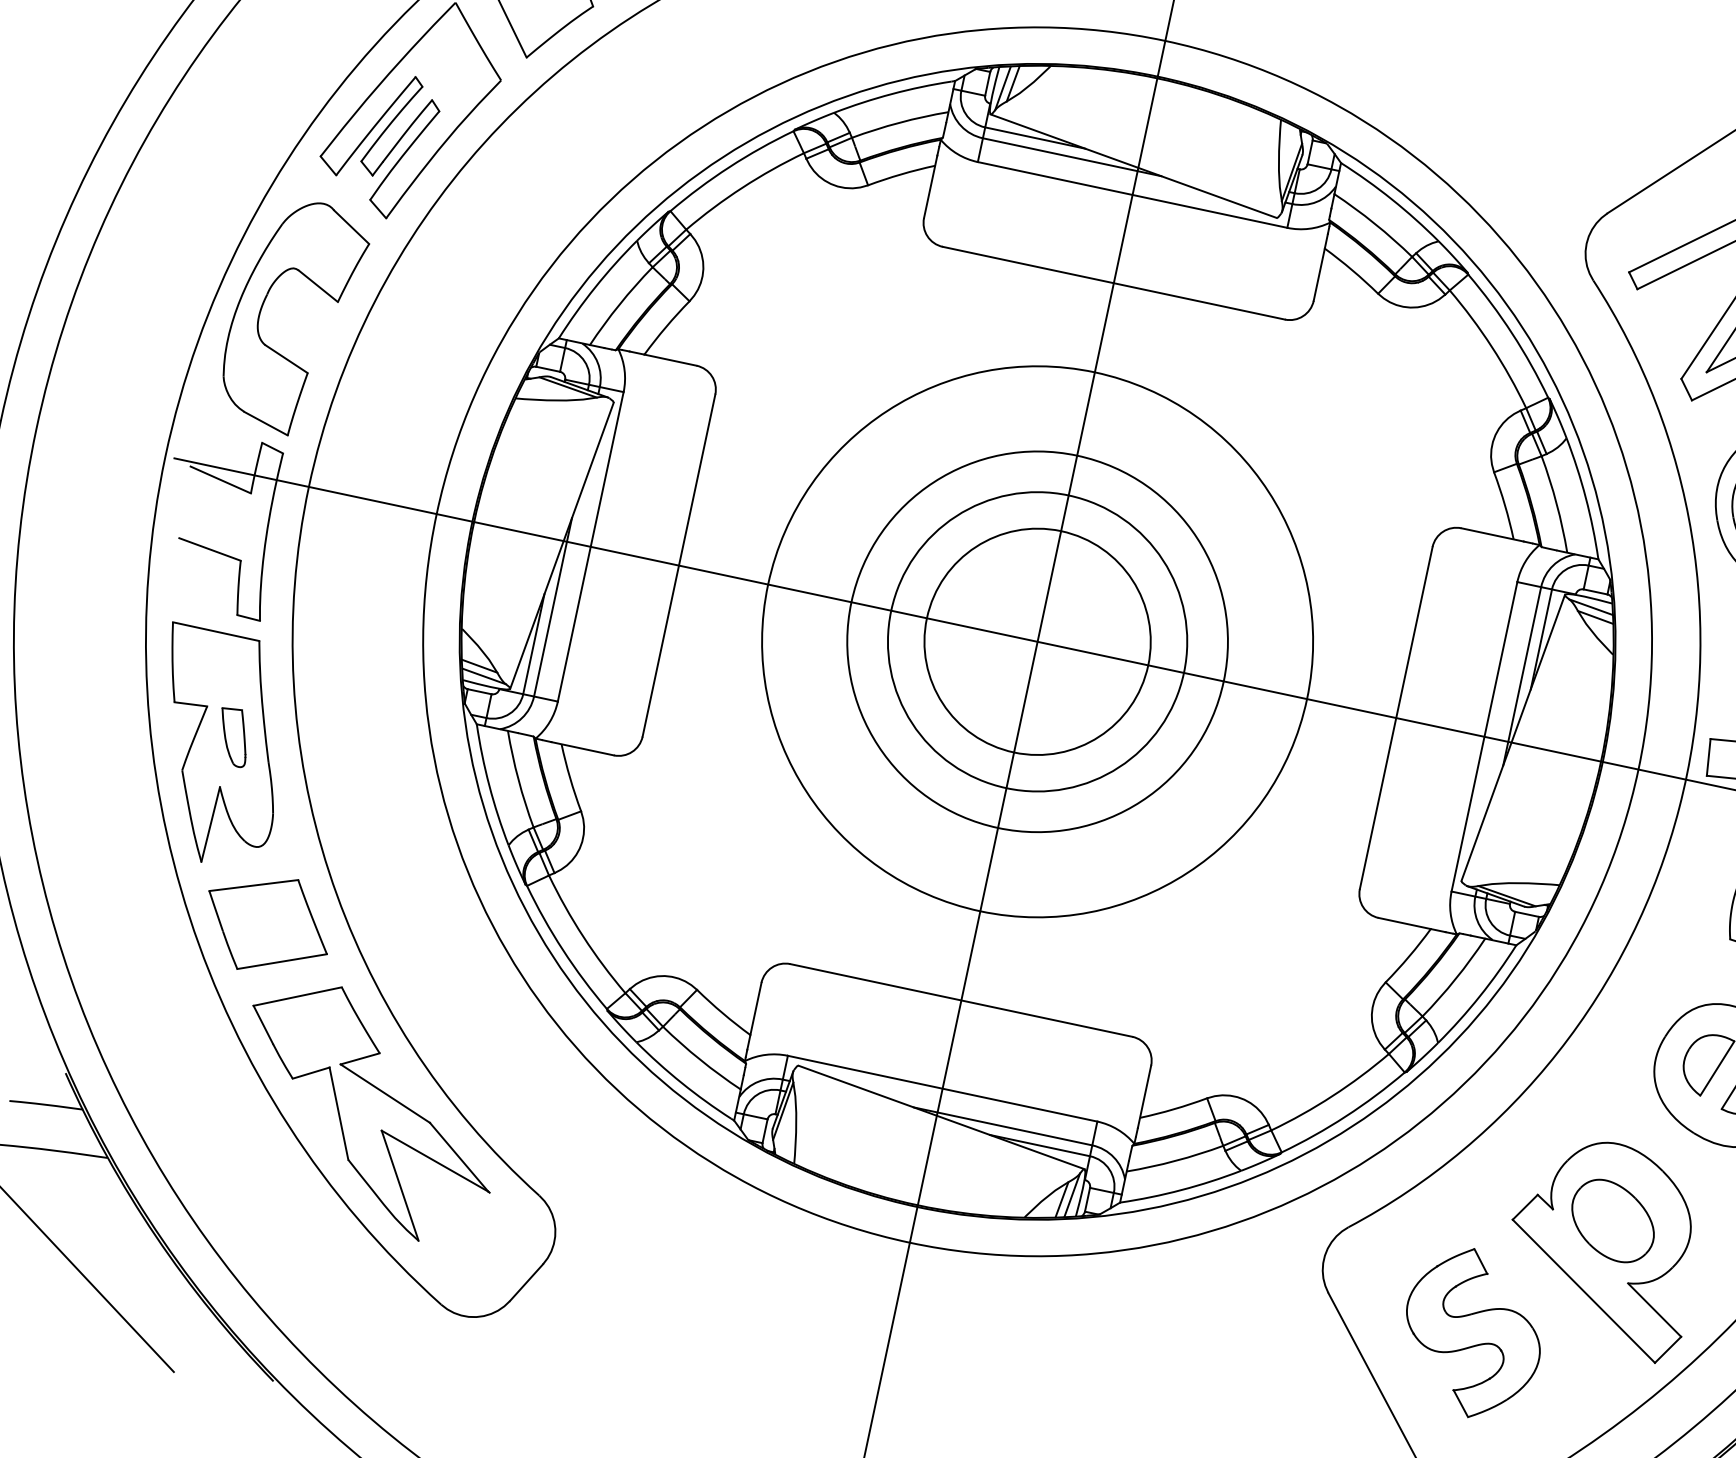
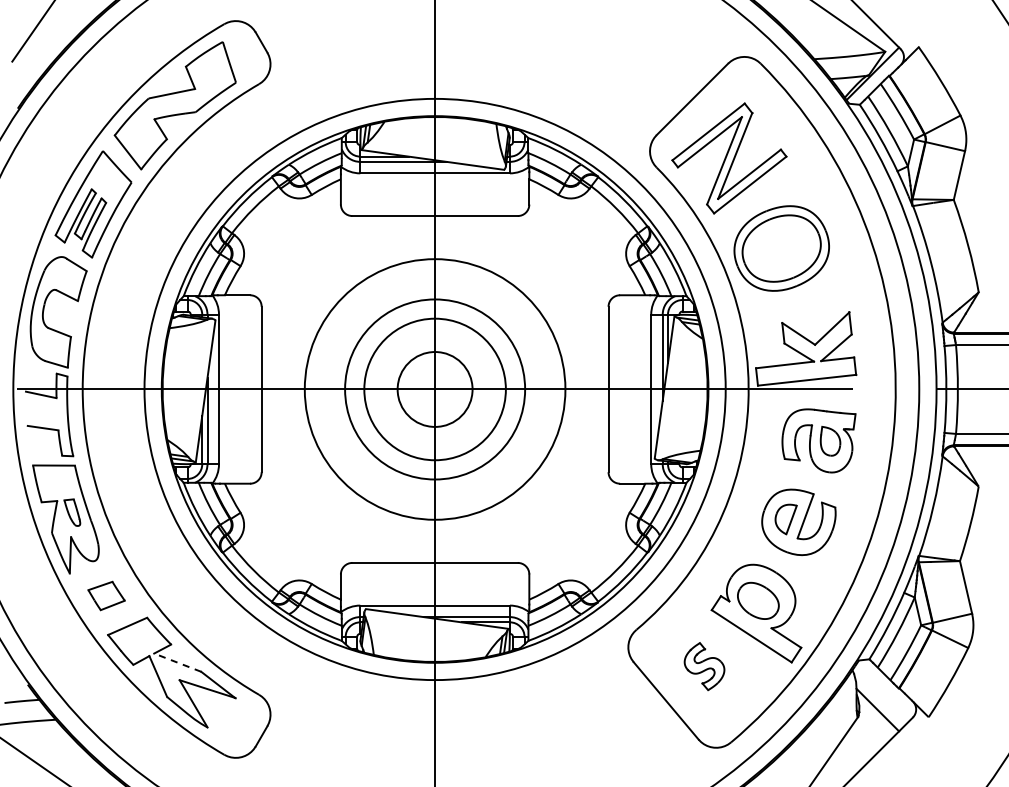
circle: (1036, 641) -> (434, 389), size x0.7
part: (267, 923) -> (106, 595), size x0.6
line: (384, 1093) -> (177, 662), solid -> dashed
part: (1472, 1333) -> (704, 666), size x0.6

